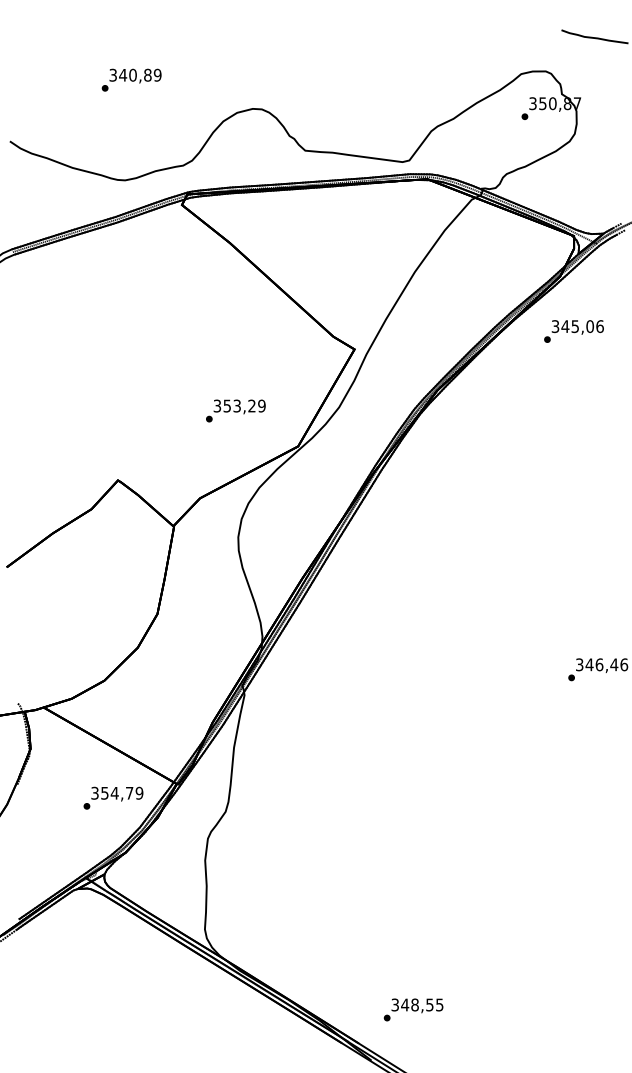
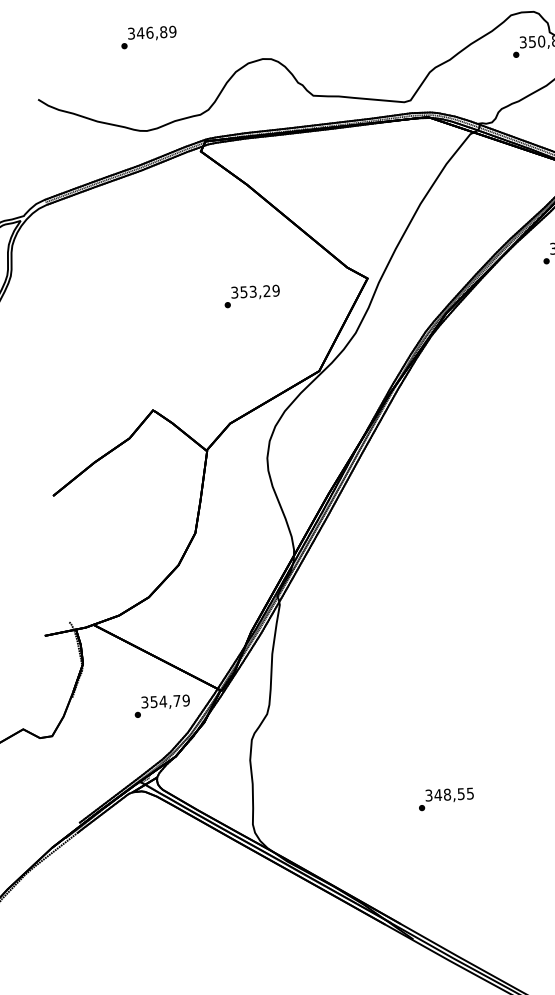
text: (132, 74) -> (149, 32), 340,89 -> 346,89
text: (235, 410) -> (251, 295), moved
text: (413, 1009) -> (446, 798), moved

